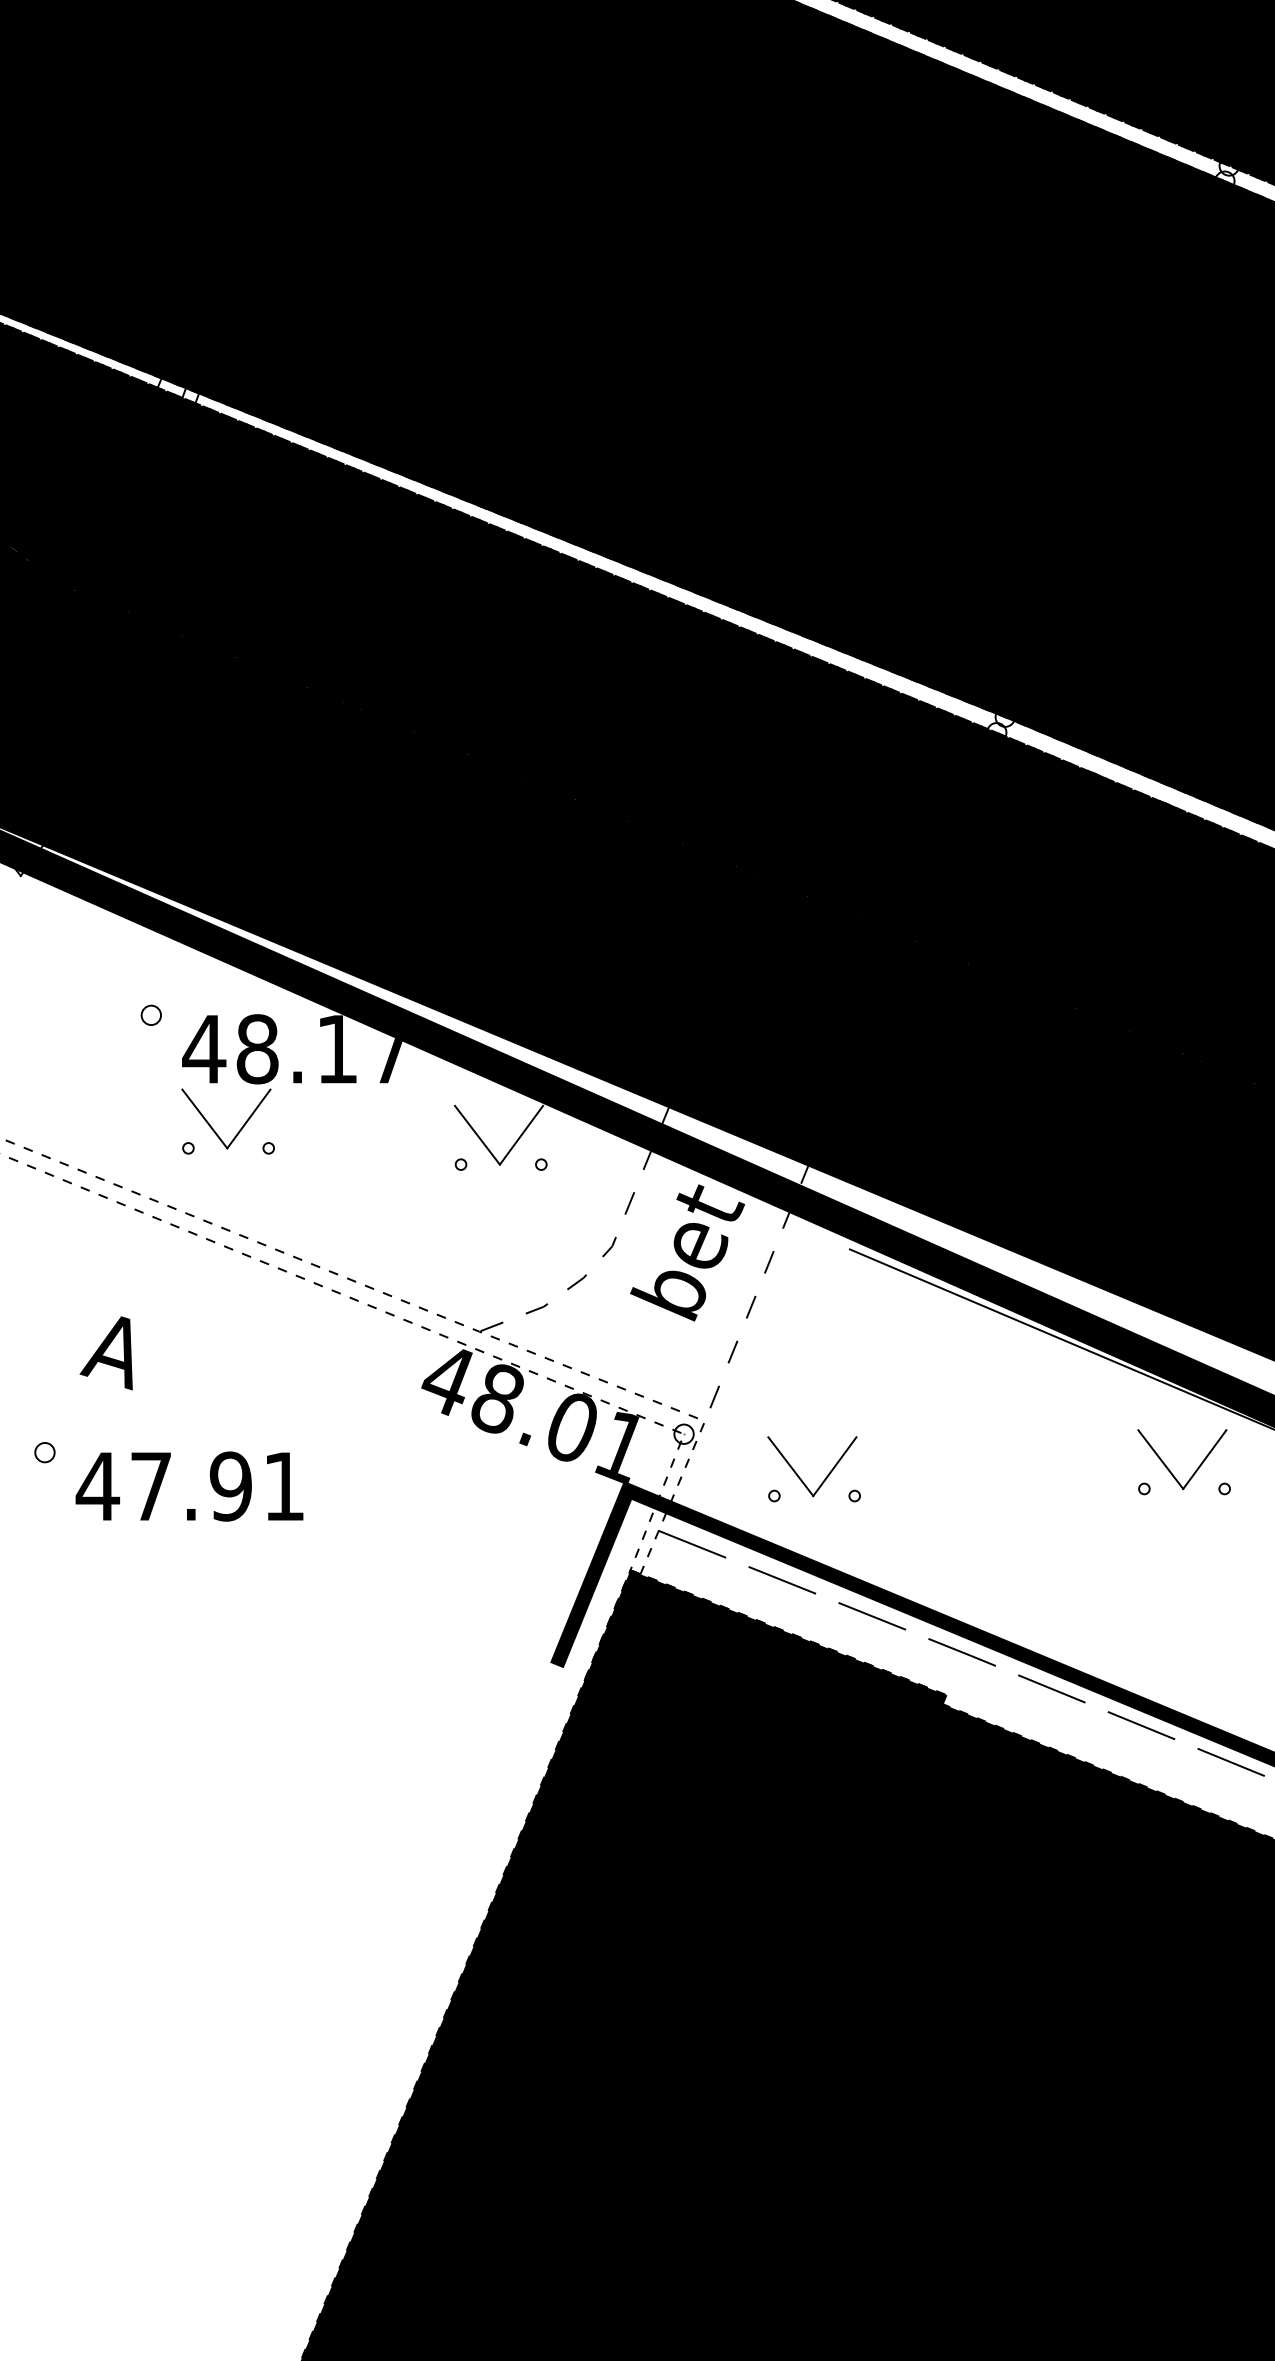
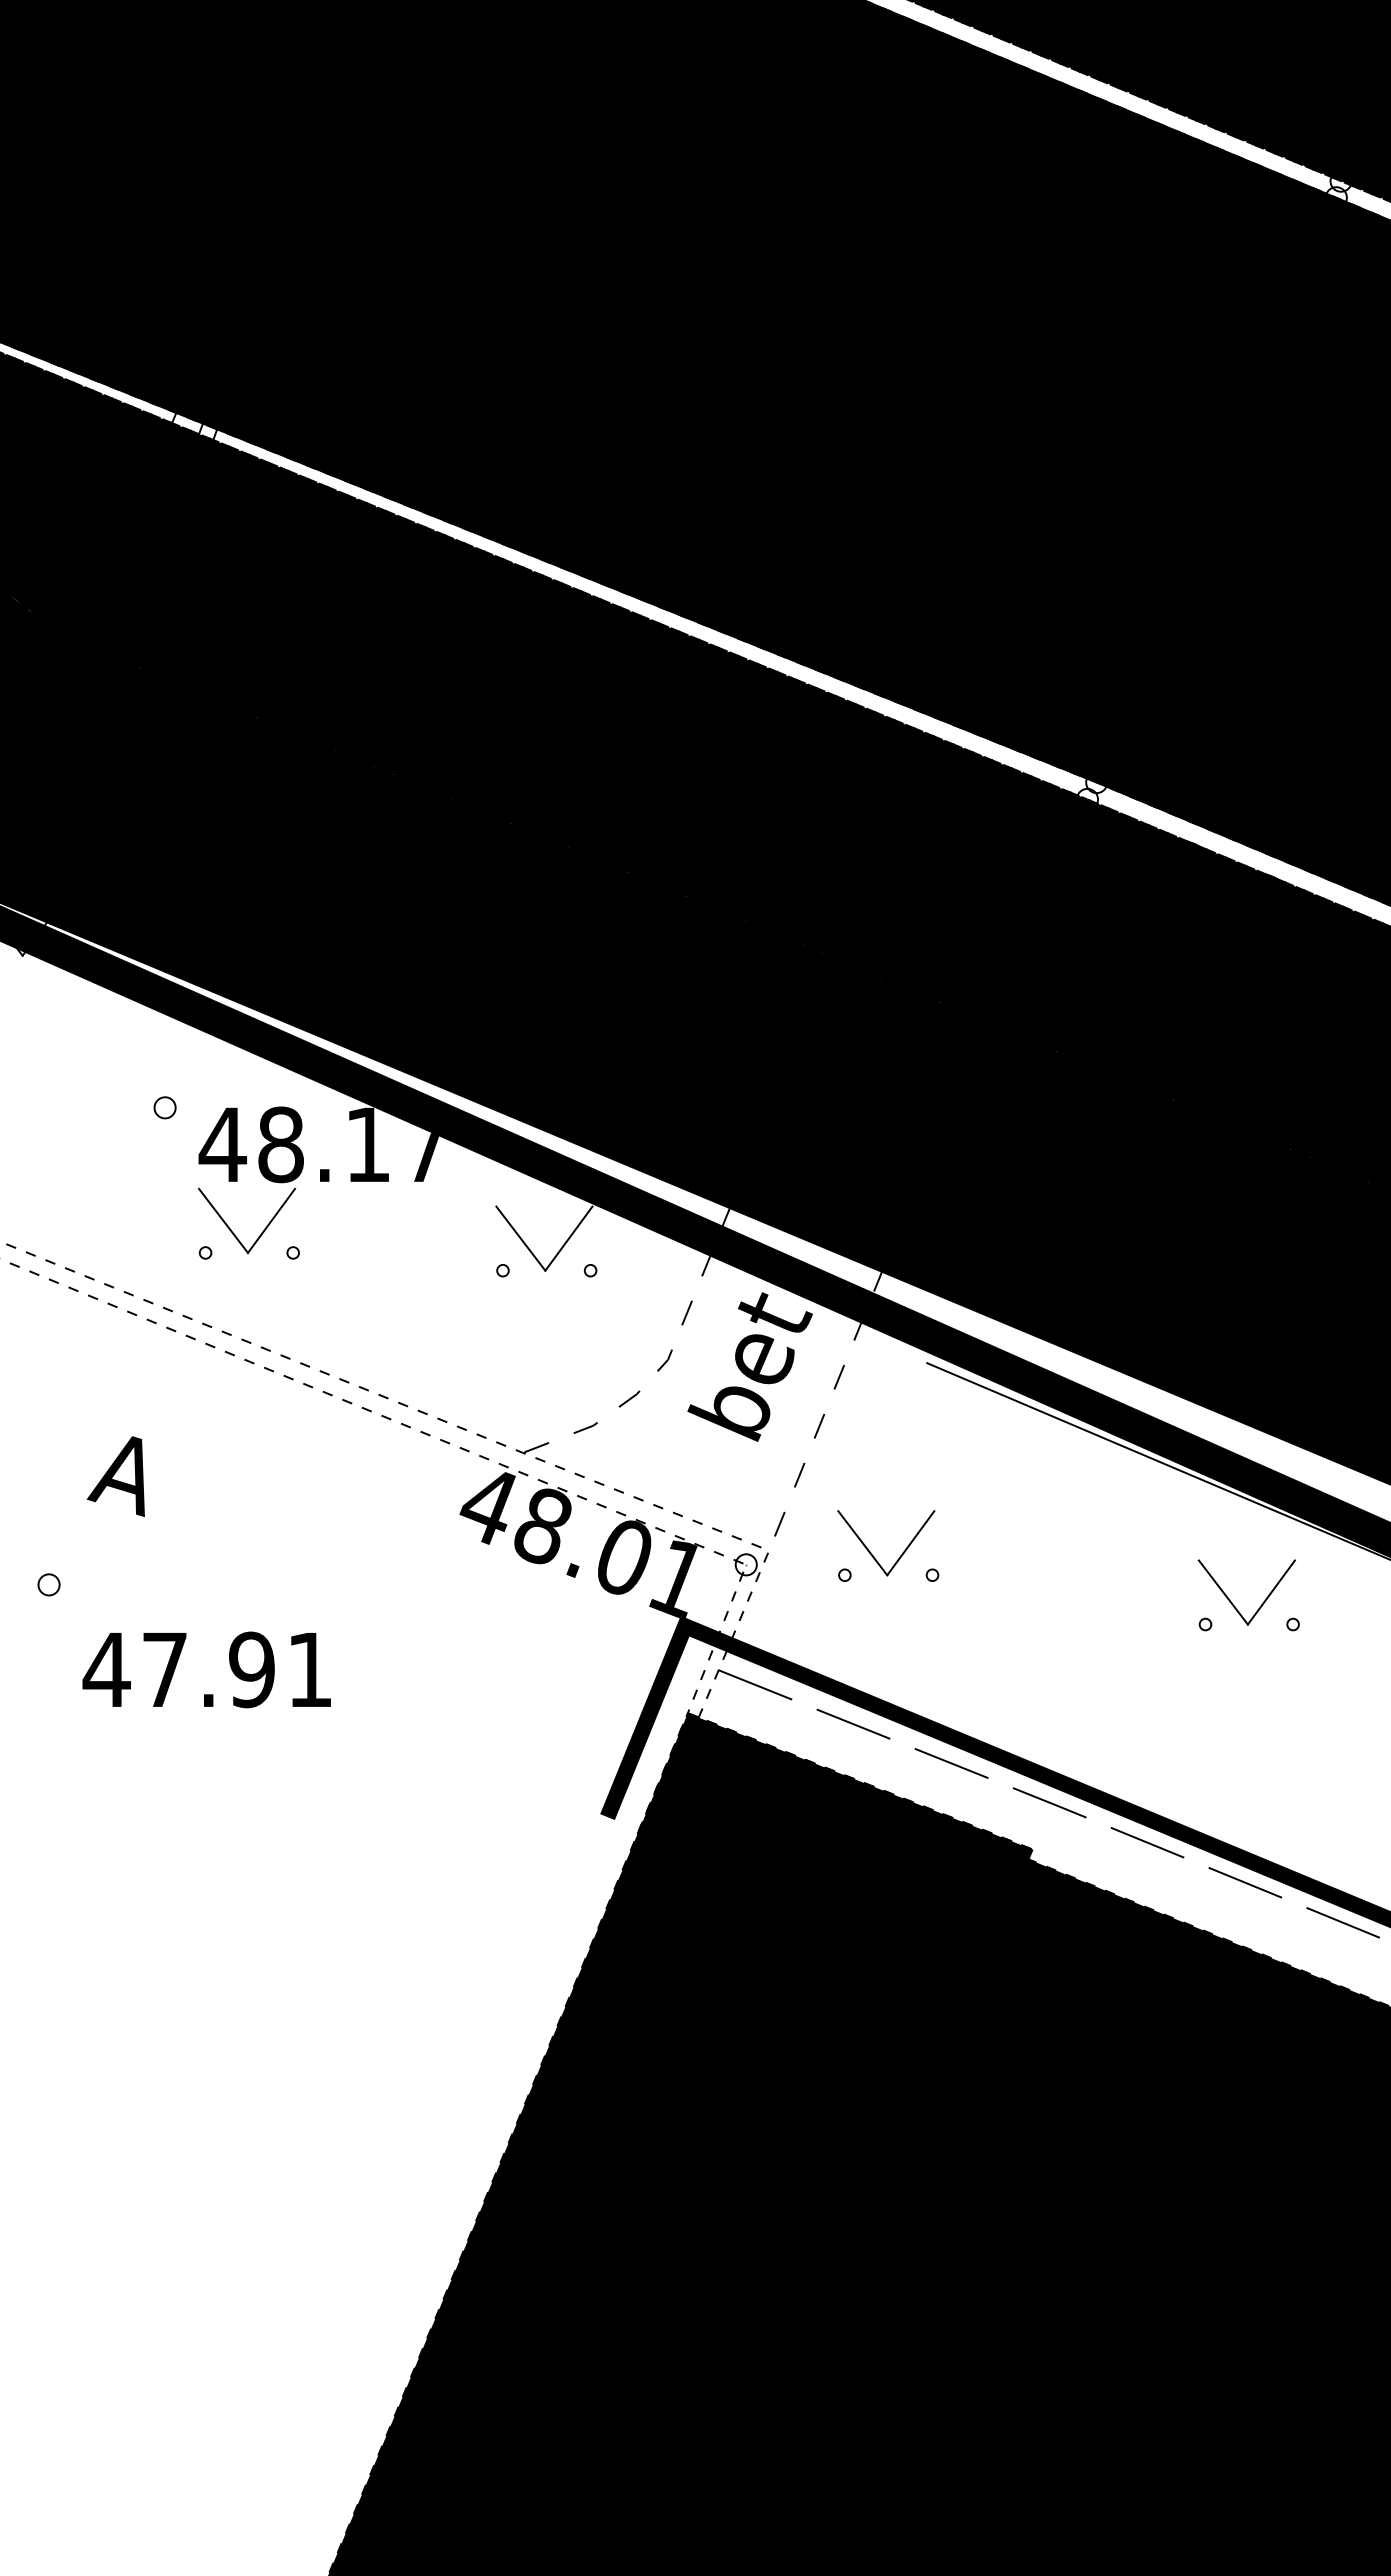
part: (1194, 1471) -> (1260, 1605), moved
part: (824, 1478) -> (899, 1556), moved
text: (189, 1486) -> (206, 1669), moved

